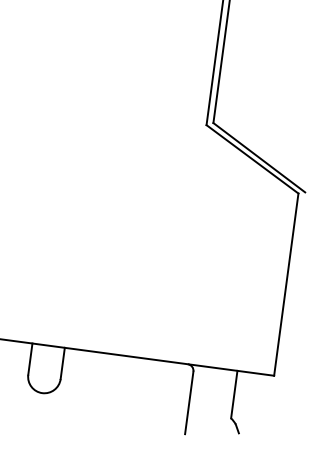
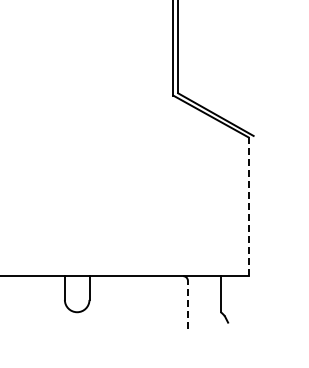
line: (286, 284) -> (248, 206), solid -> dashed
line: (188, 402) -> (187, 304), solid -> dashed

